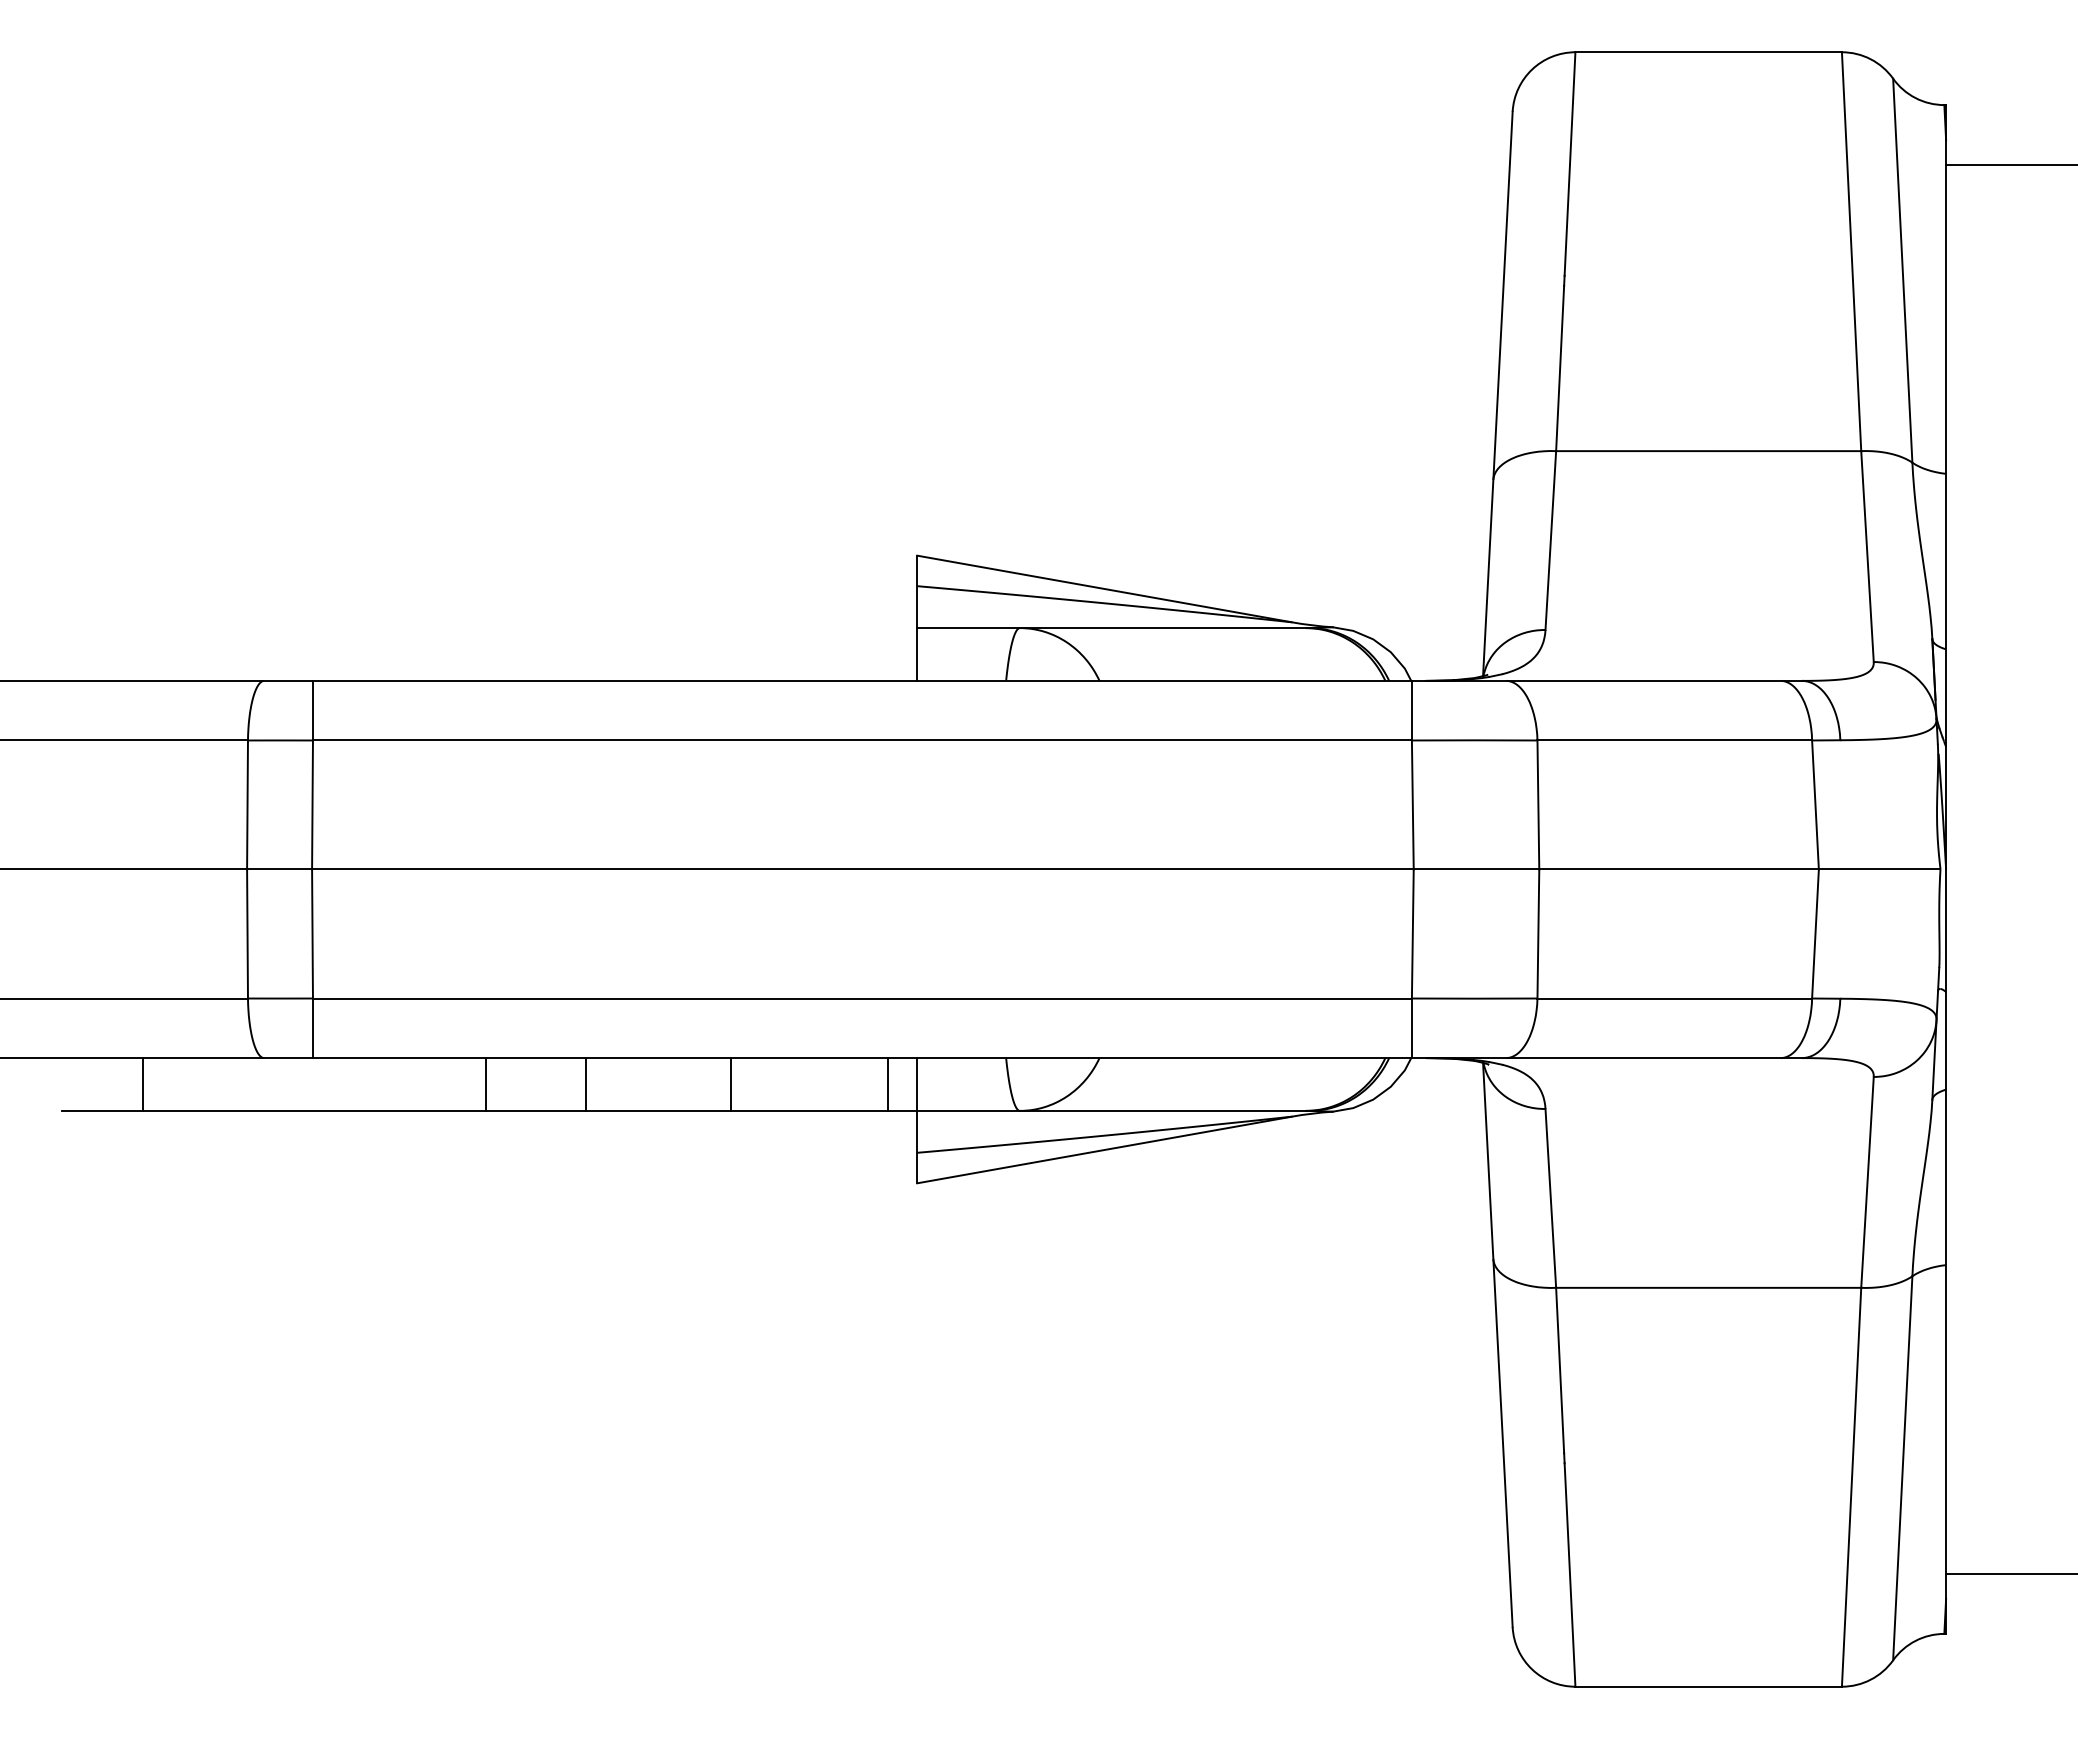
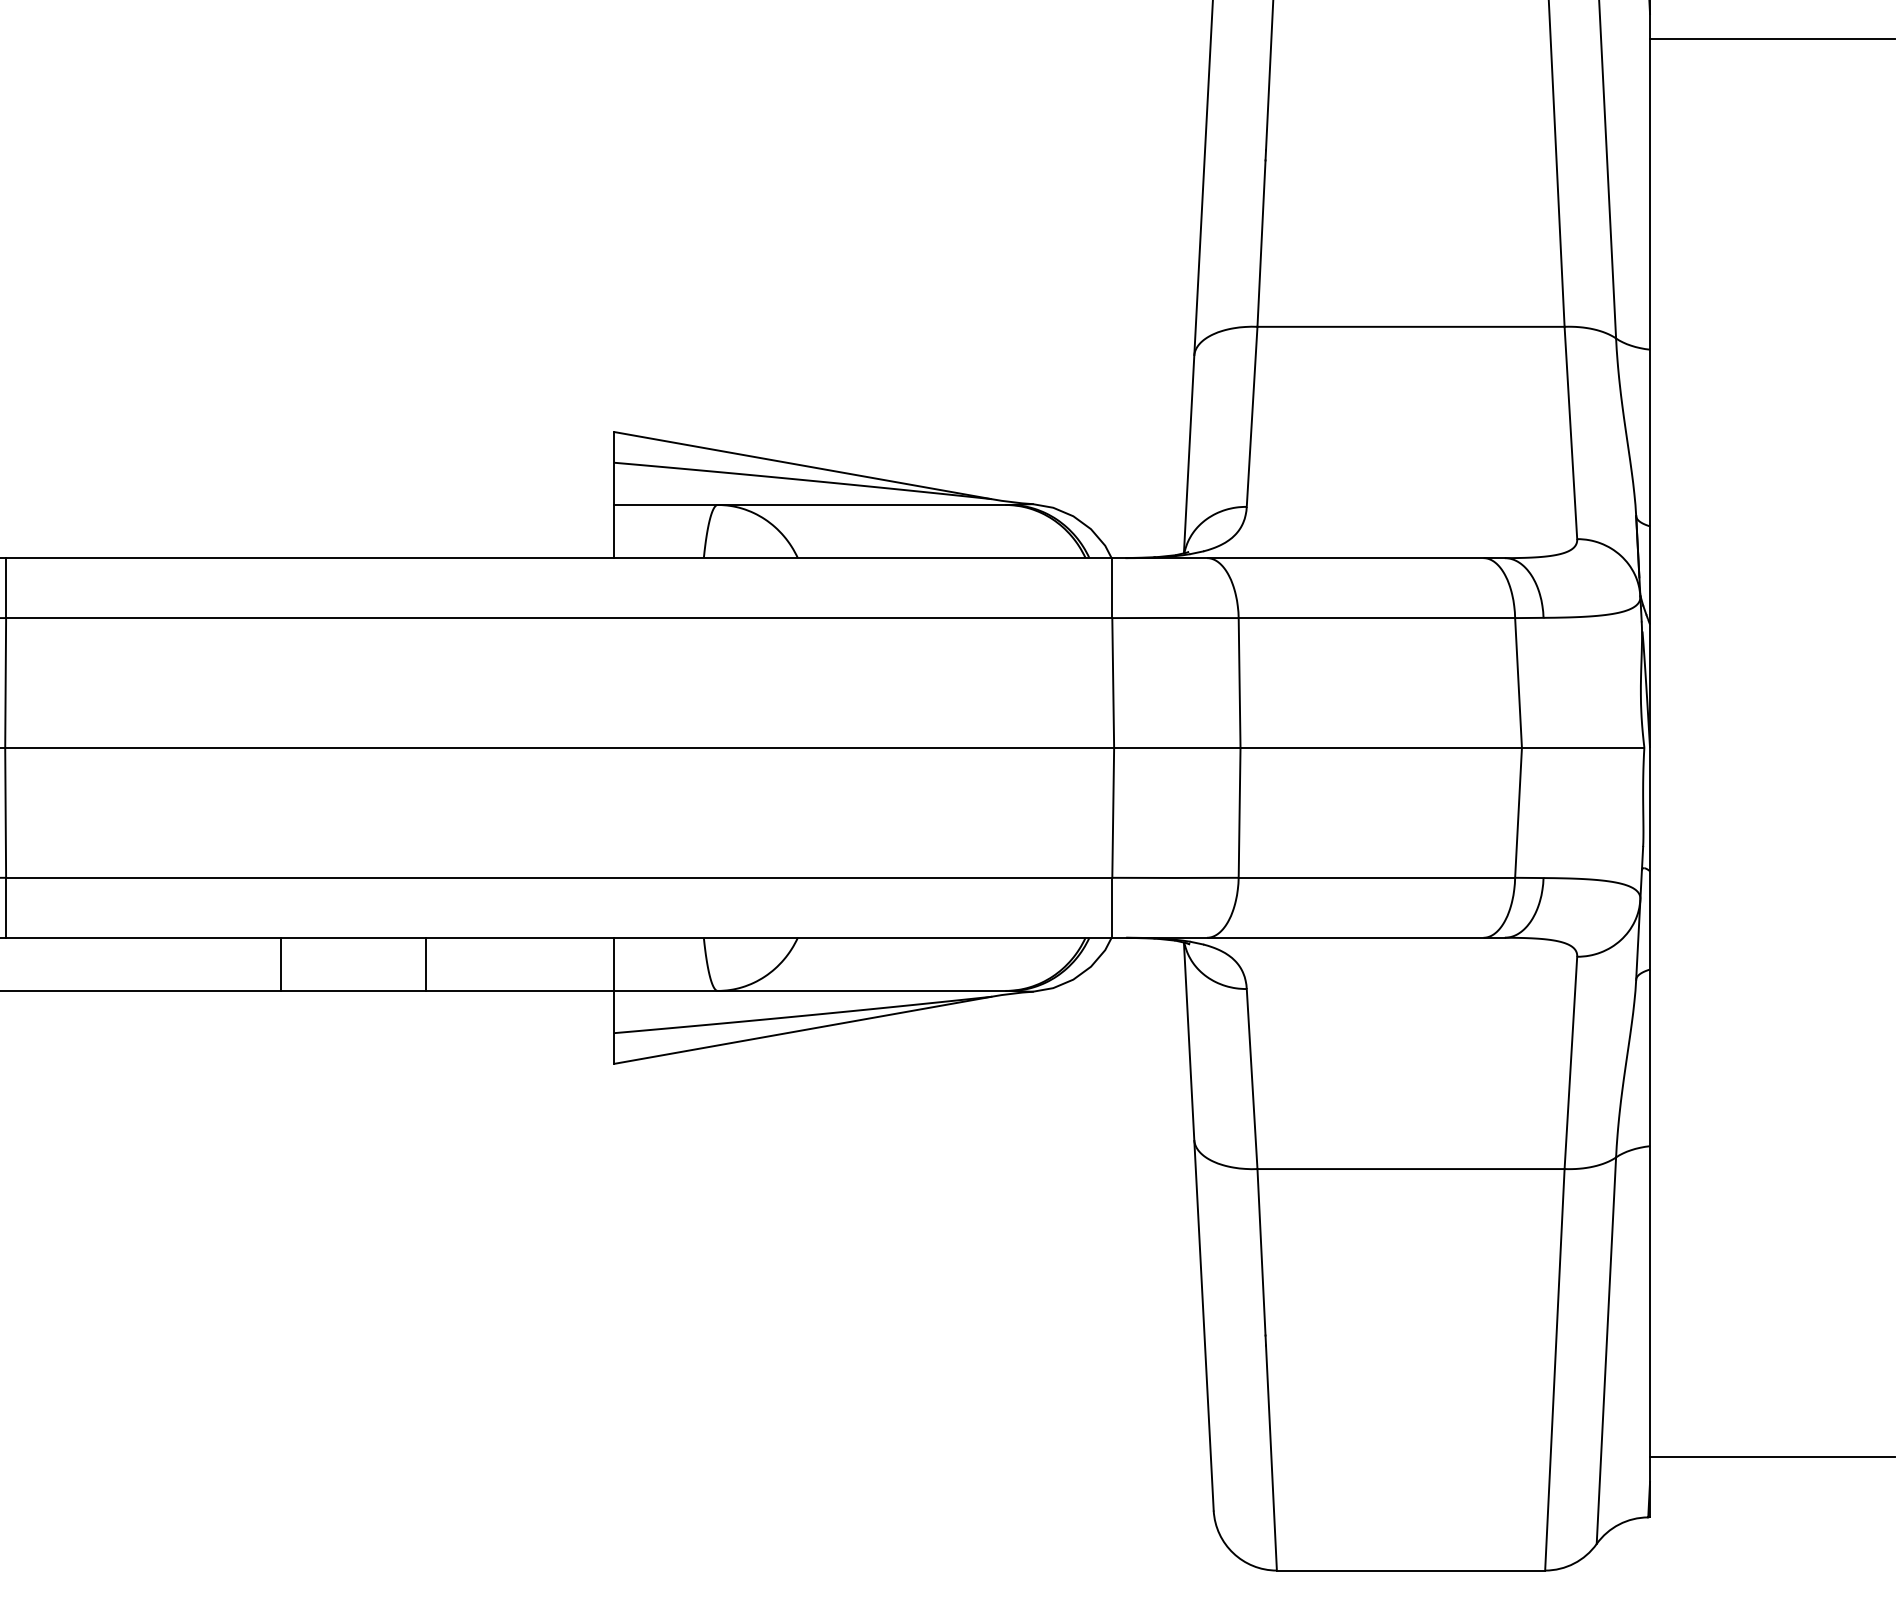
line: (486, 1084) -> (180, 964), removed
line: (888, 1084) -> (585, 964), removed

